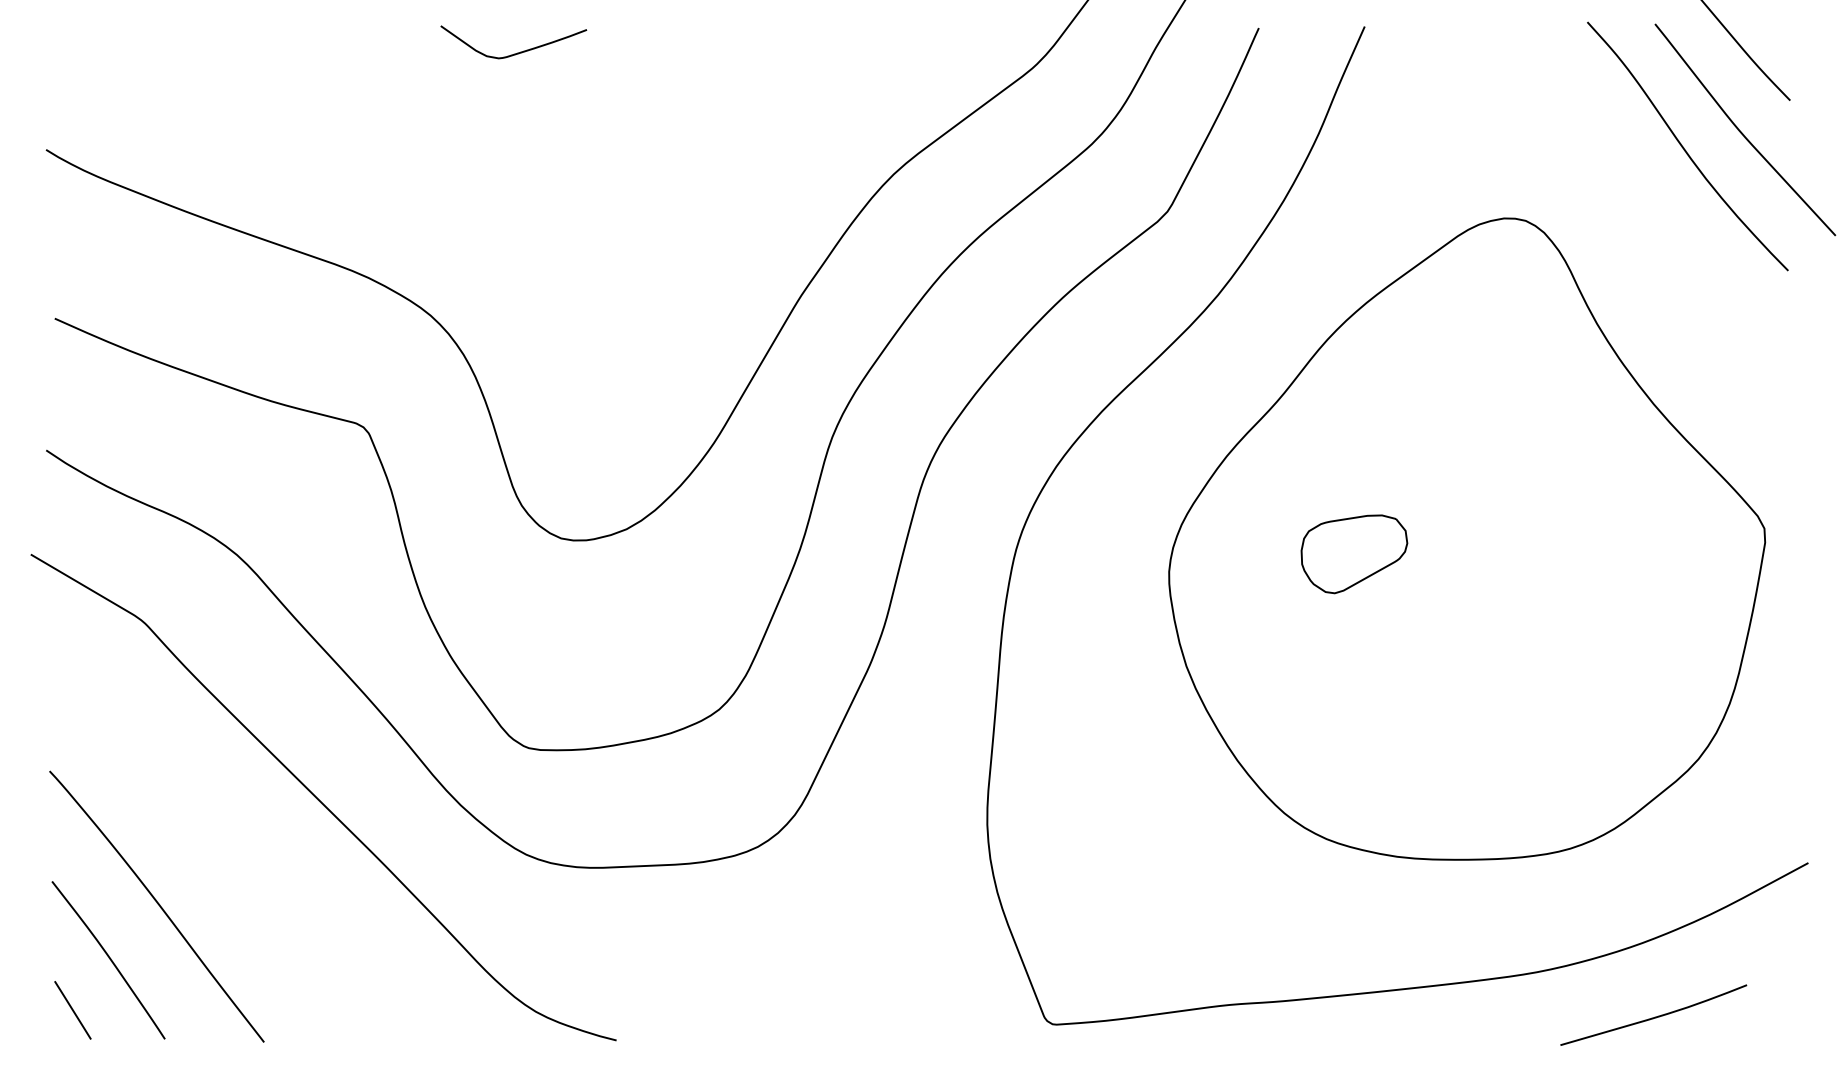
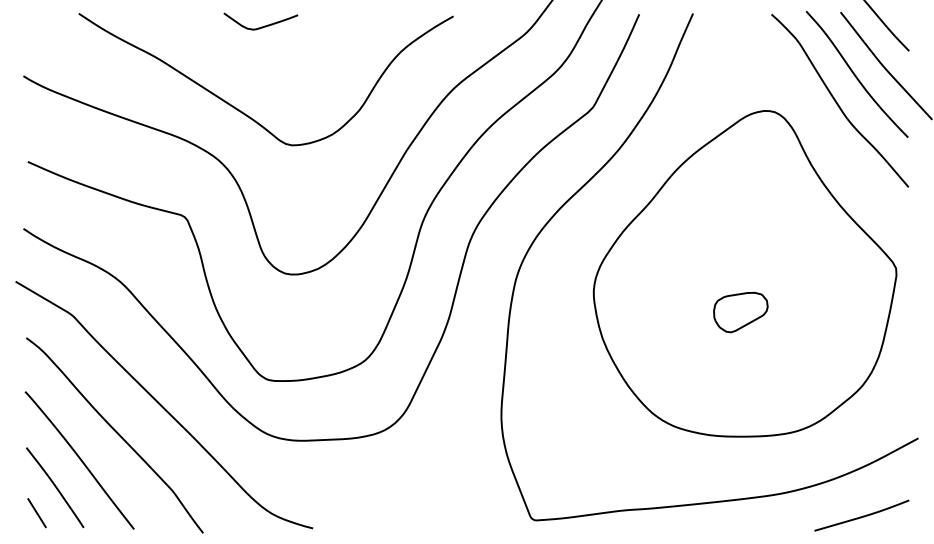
part: (1654, 197) -> (840, 100), added
curve: (481, 221) -> (244, 112), added
part: (1353, 554) -> (740, 312), moved
curve: (229, 853) -> (116, 433), added
curve: (1652, 1016) -> (861, 516), moved

